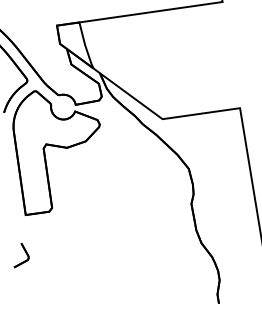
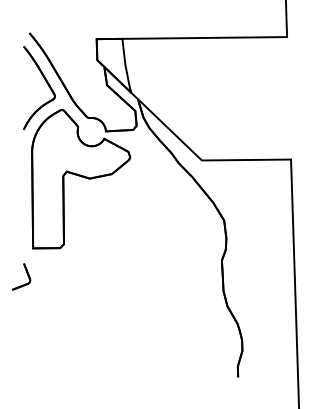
part: (20, 254) -> (21, 276), moved

